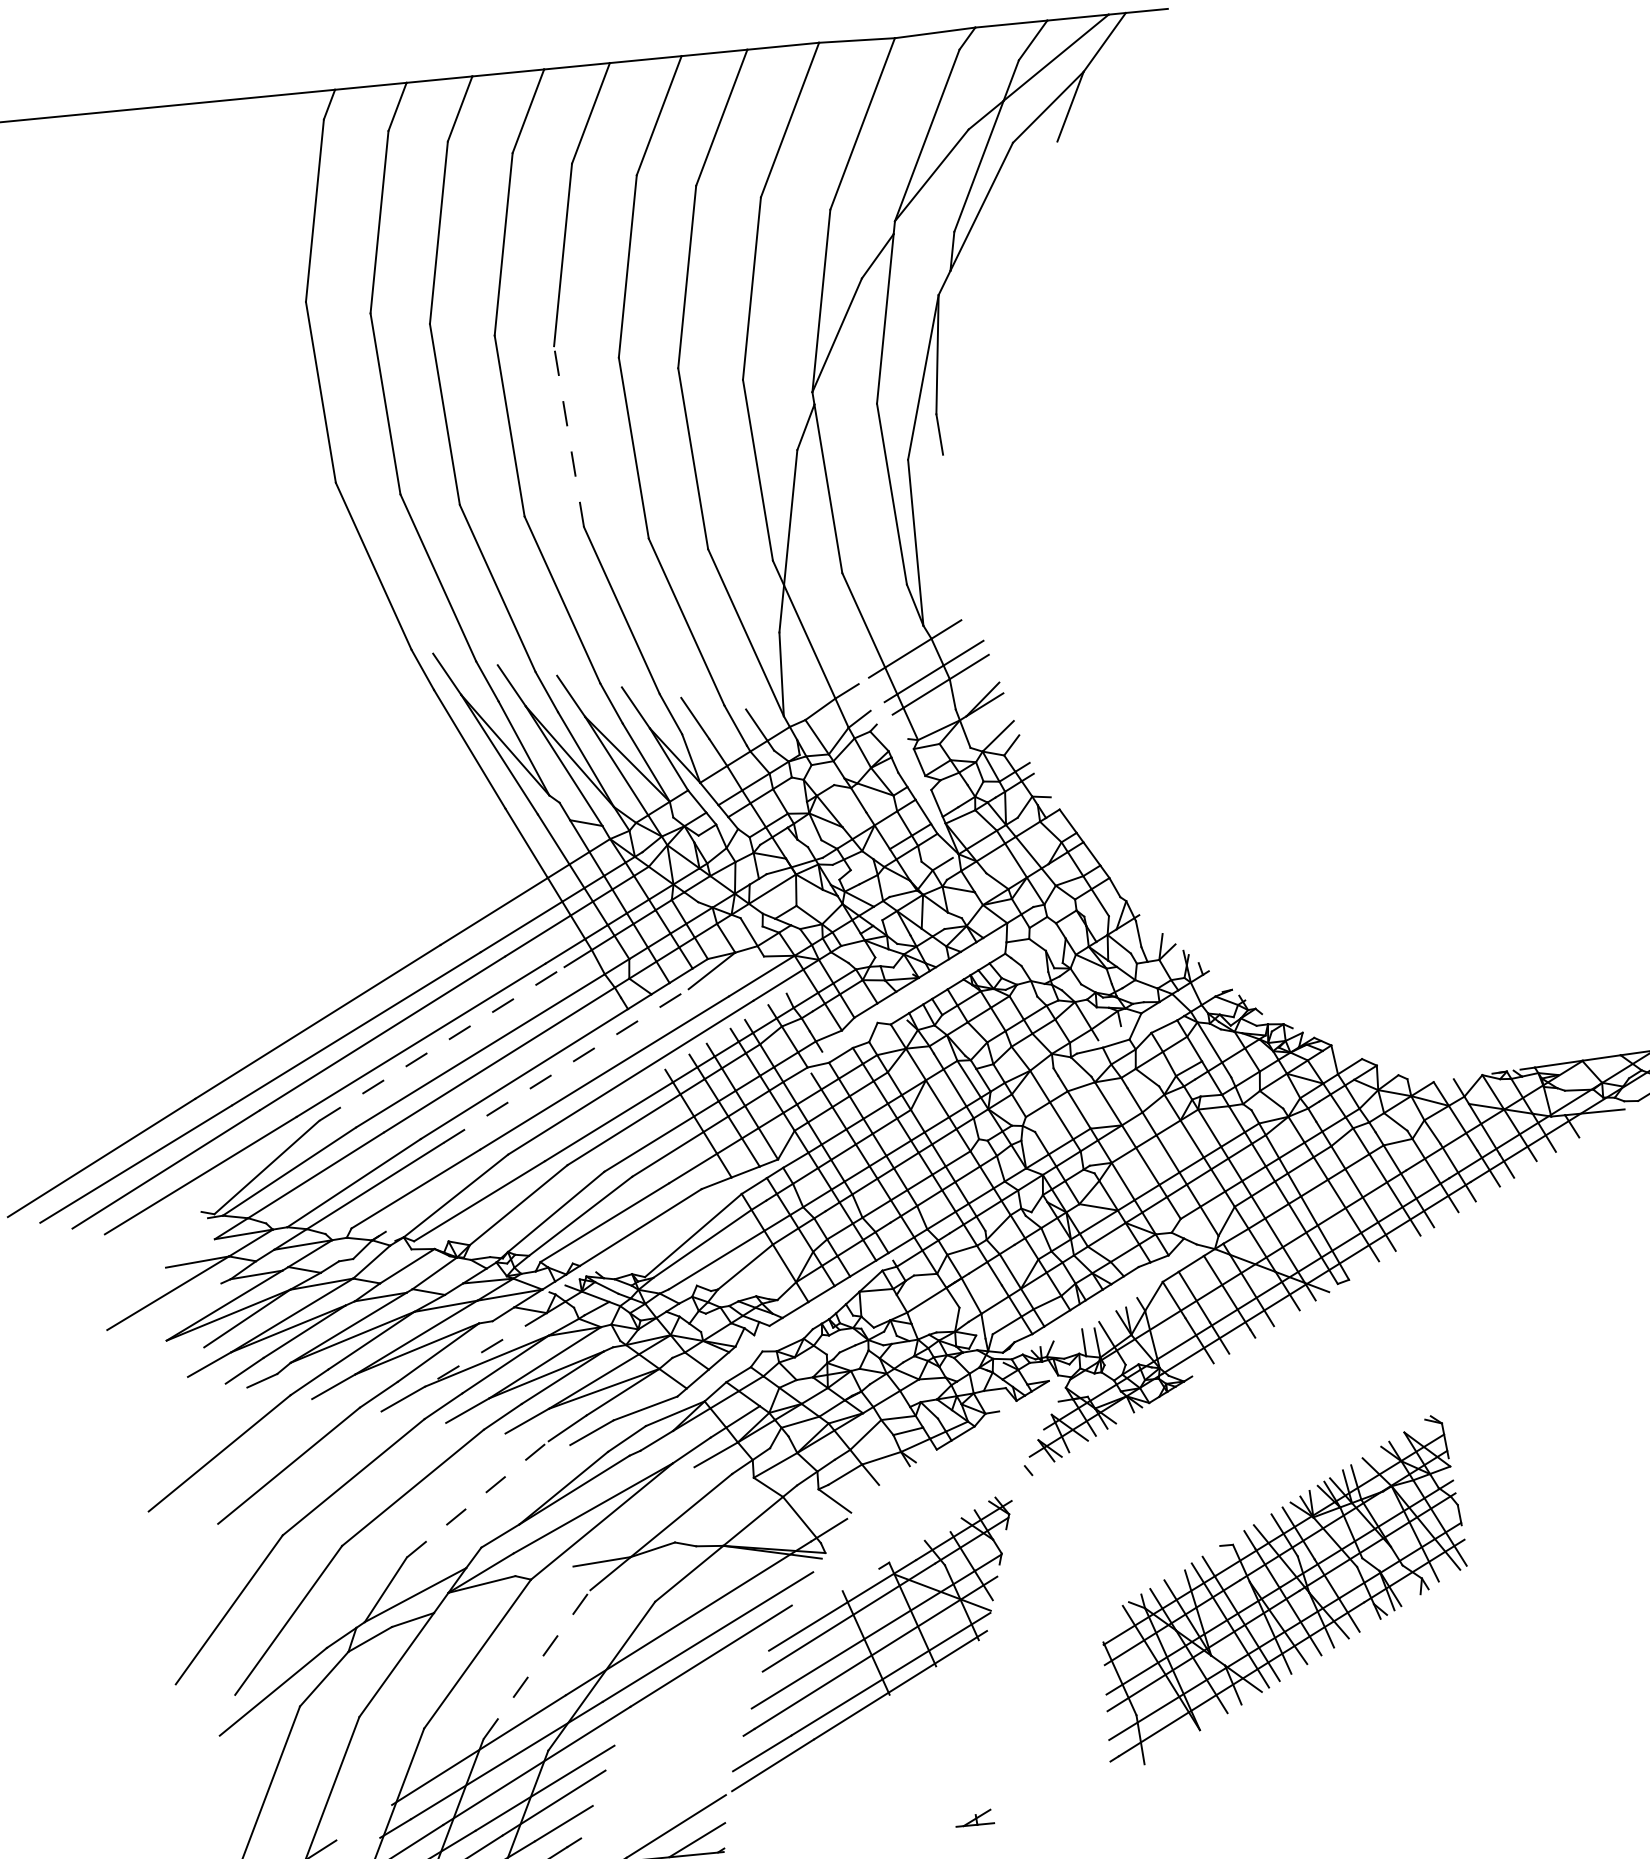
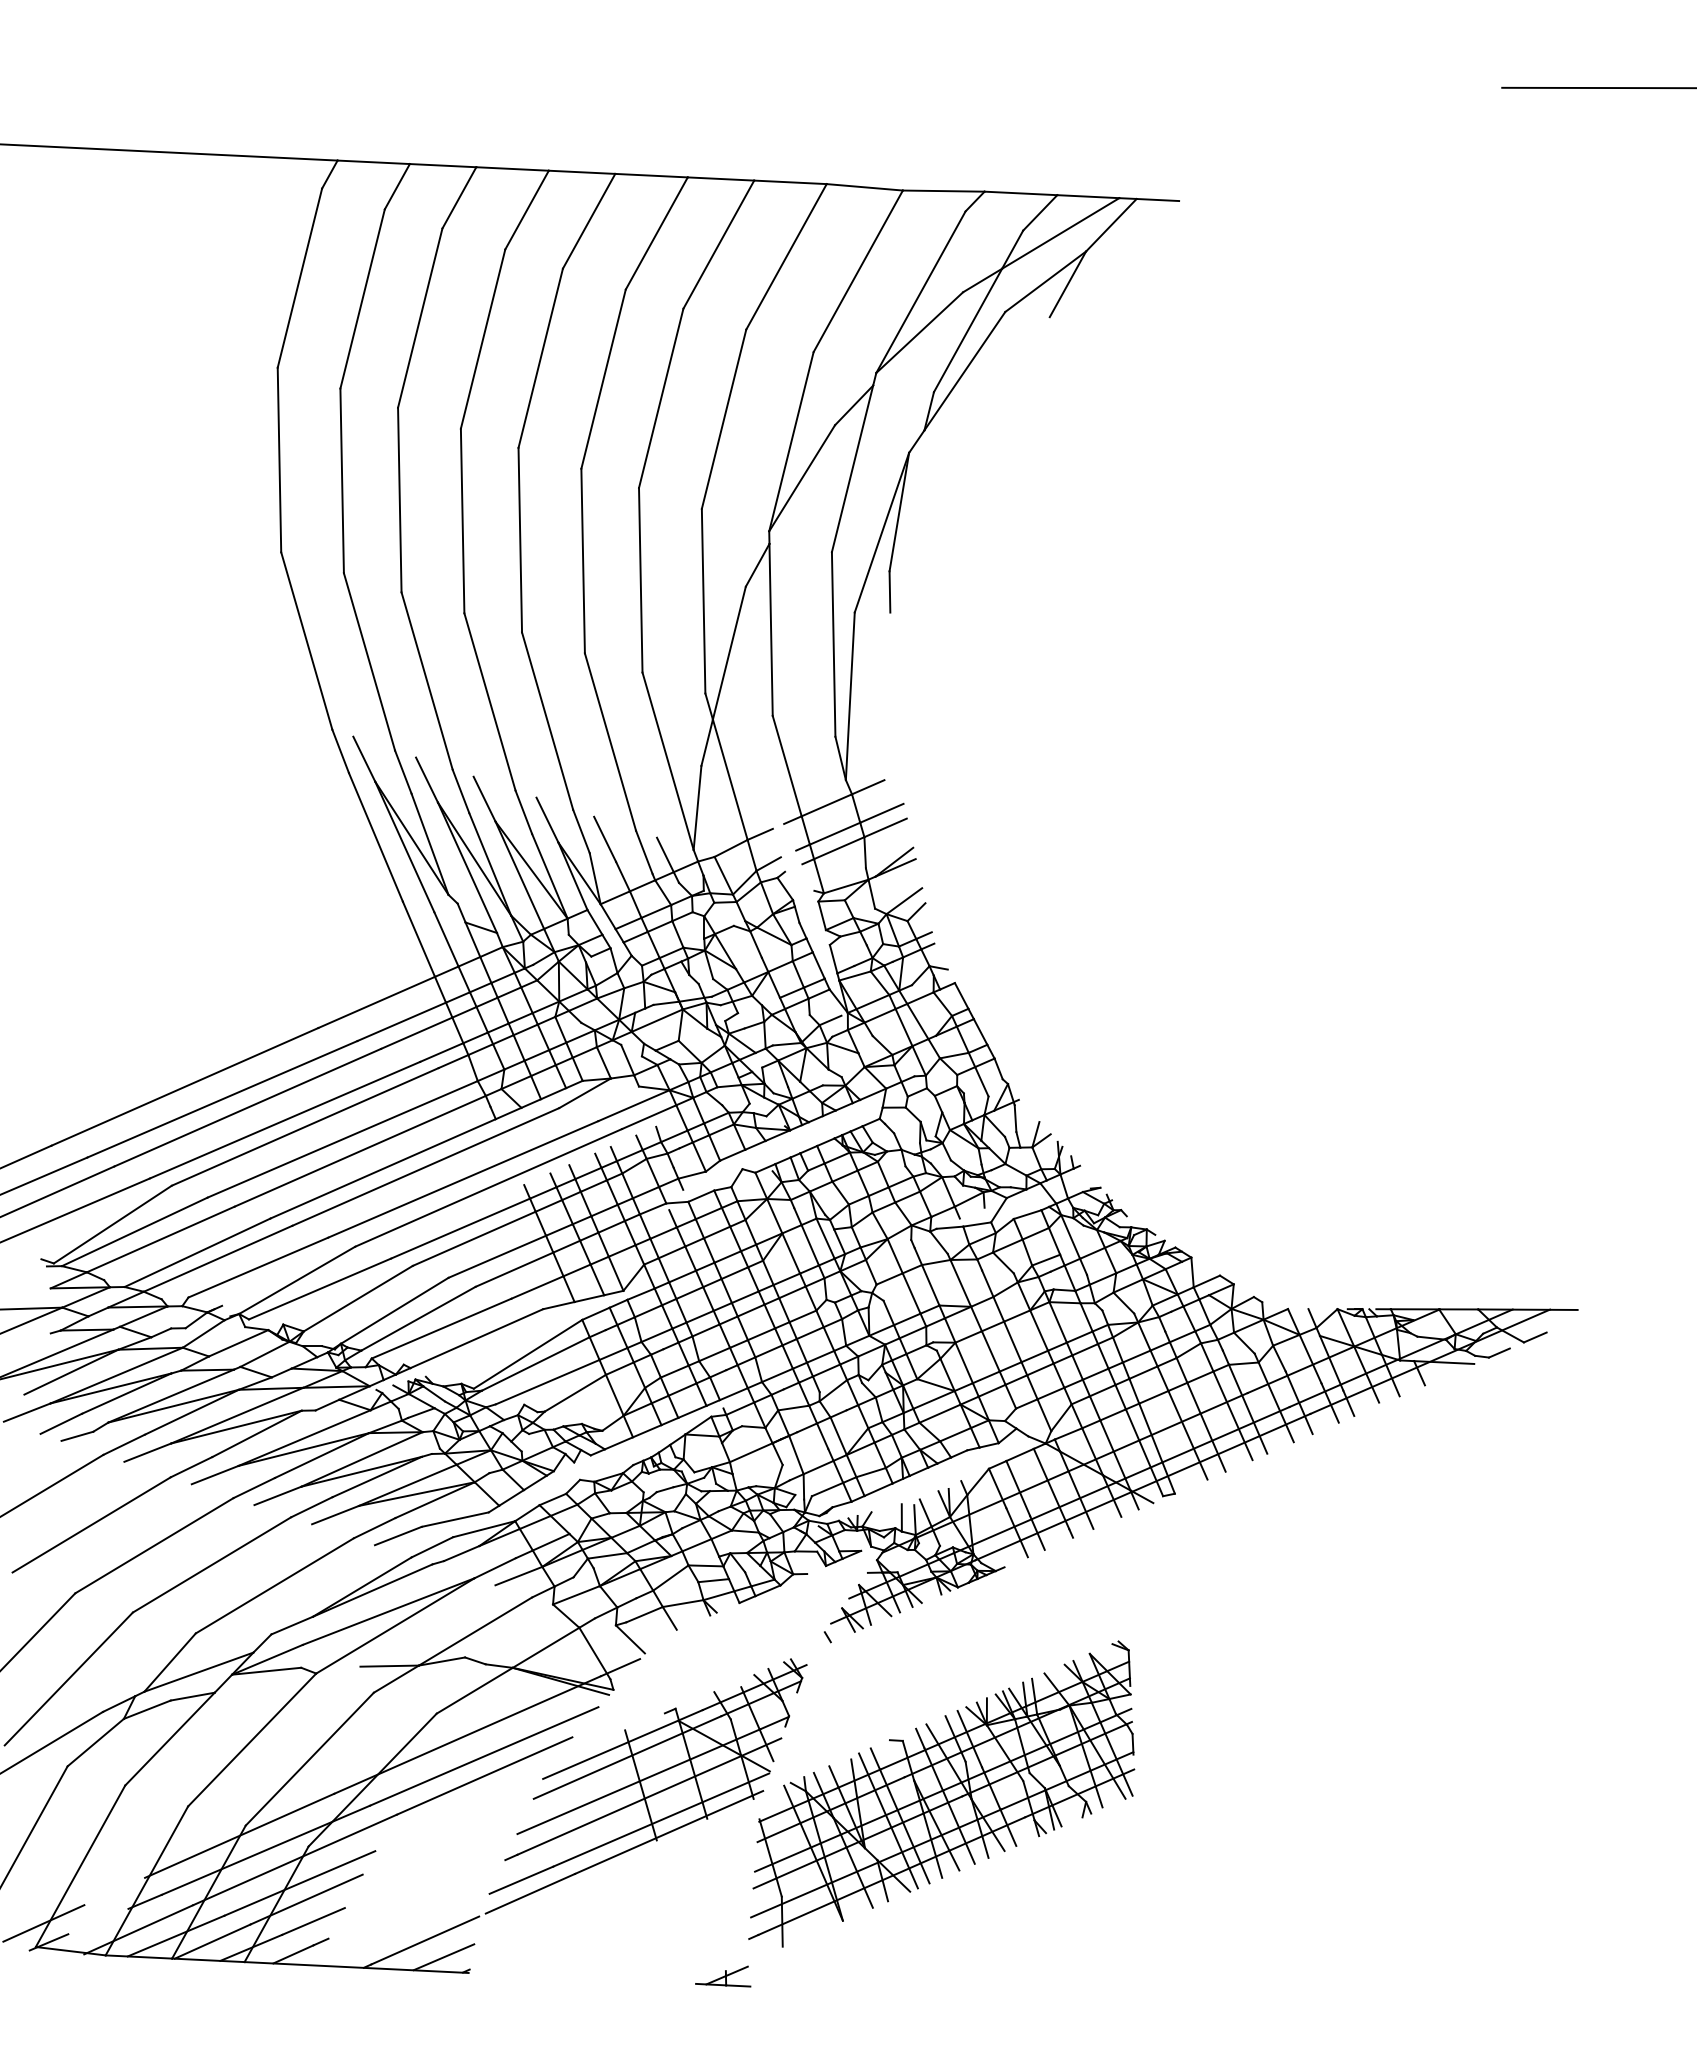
line: (569, 435) -> (520, 539), dashed -> solid
line: (442, 1043) -> (305, 1126), dashed -> solid
line: (565, 1065) -> (425, 1166), dashed -> solid
line: (485, 1350) -> (304, 1438), dashed -> solid
line: (478, 1498) -> (275, 1585), dashed -> solid
part: (1278, 1590) -> (941, 1793), moved
line: (537, 1663) -> (310, 1758), dashed -> solid
part: (974, 1818) -> (723, 1976), size x1.43

